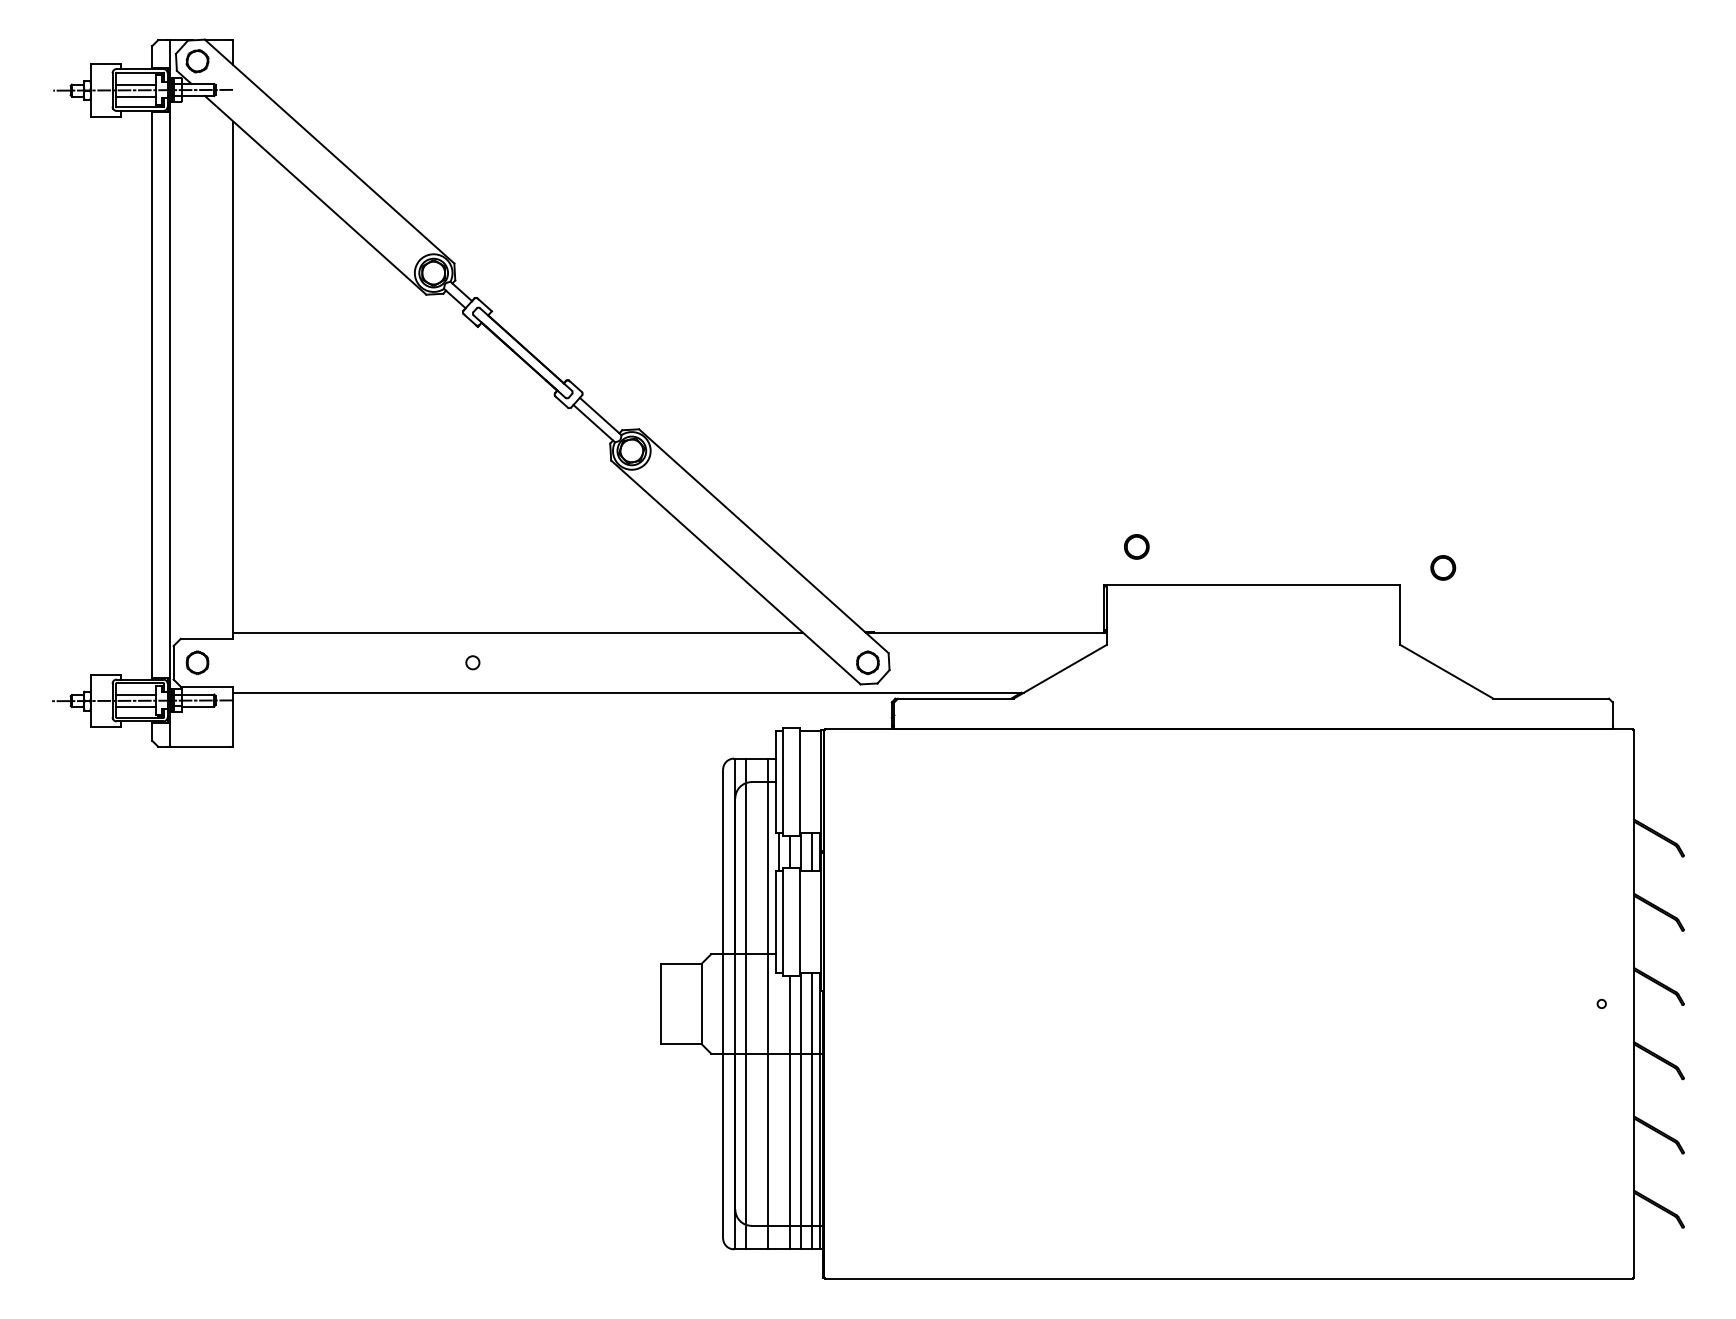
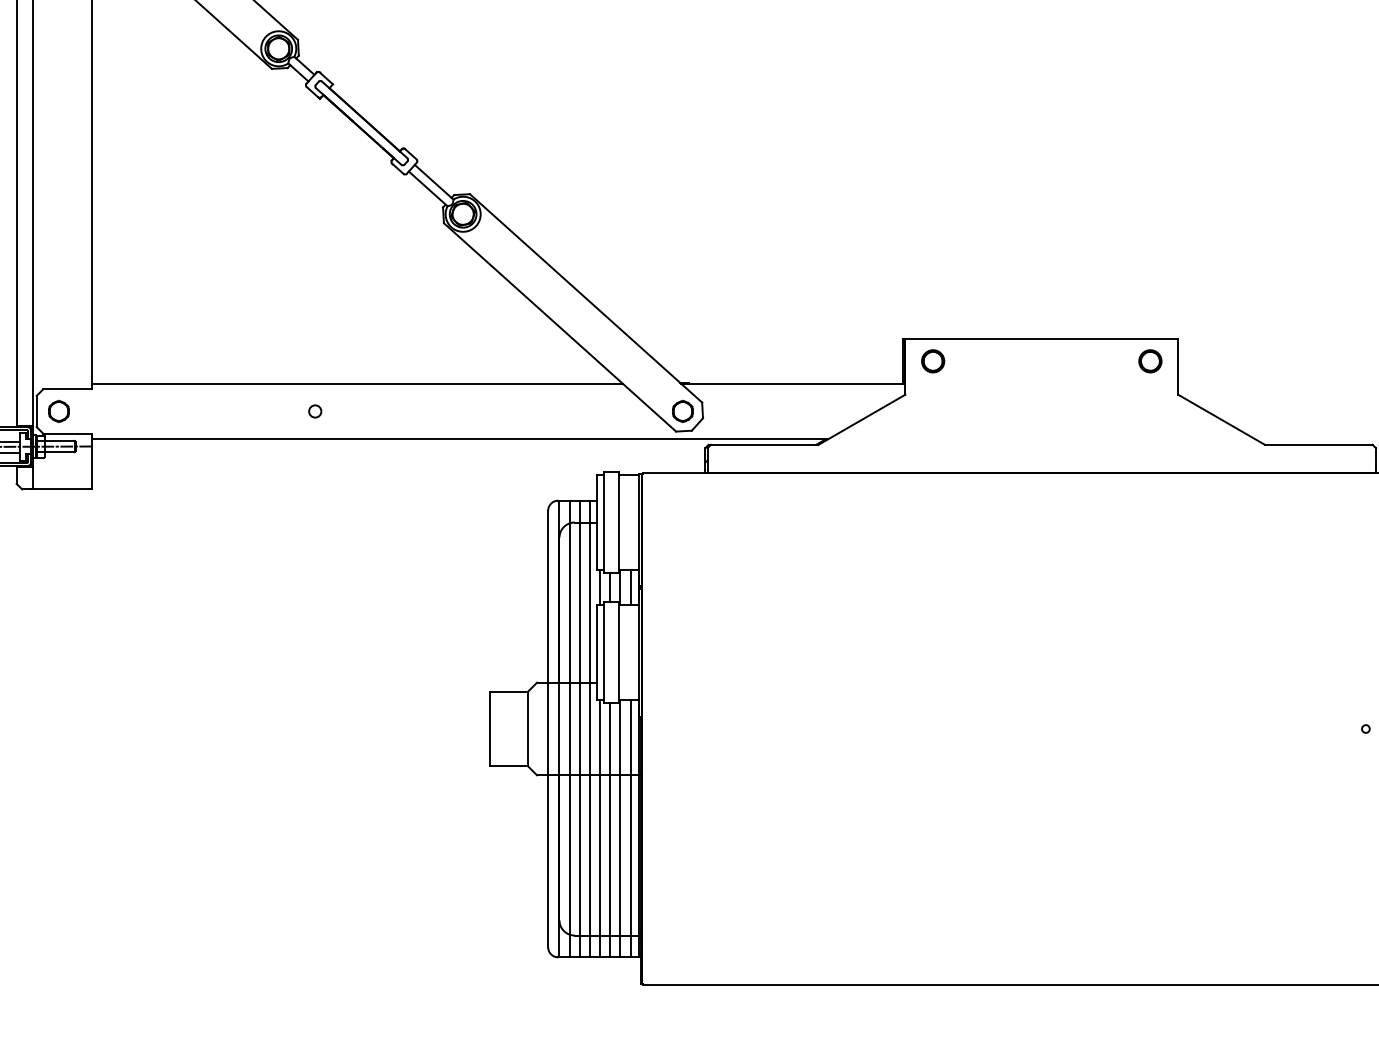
part: (1136, 546) -> (932, 360), moved
part: (1443, 567) -> (1150, 360), moved
line: (757, 1003) -> (580, 728), added
line: (778, 1110) -> (599, 828), added

